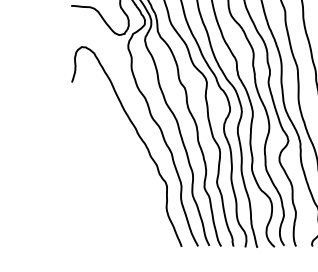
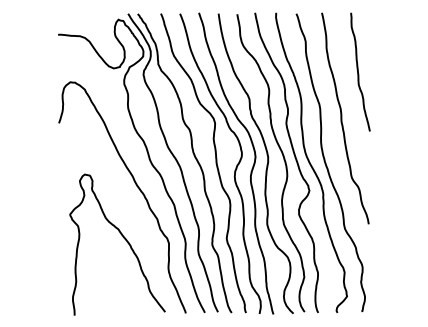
curve: (127, 182) -> (123, 238), added

